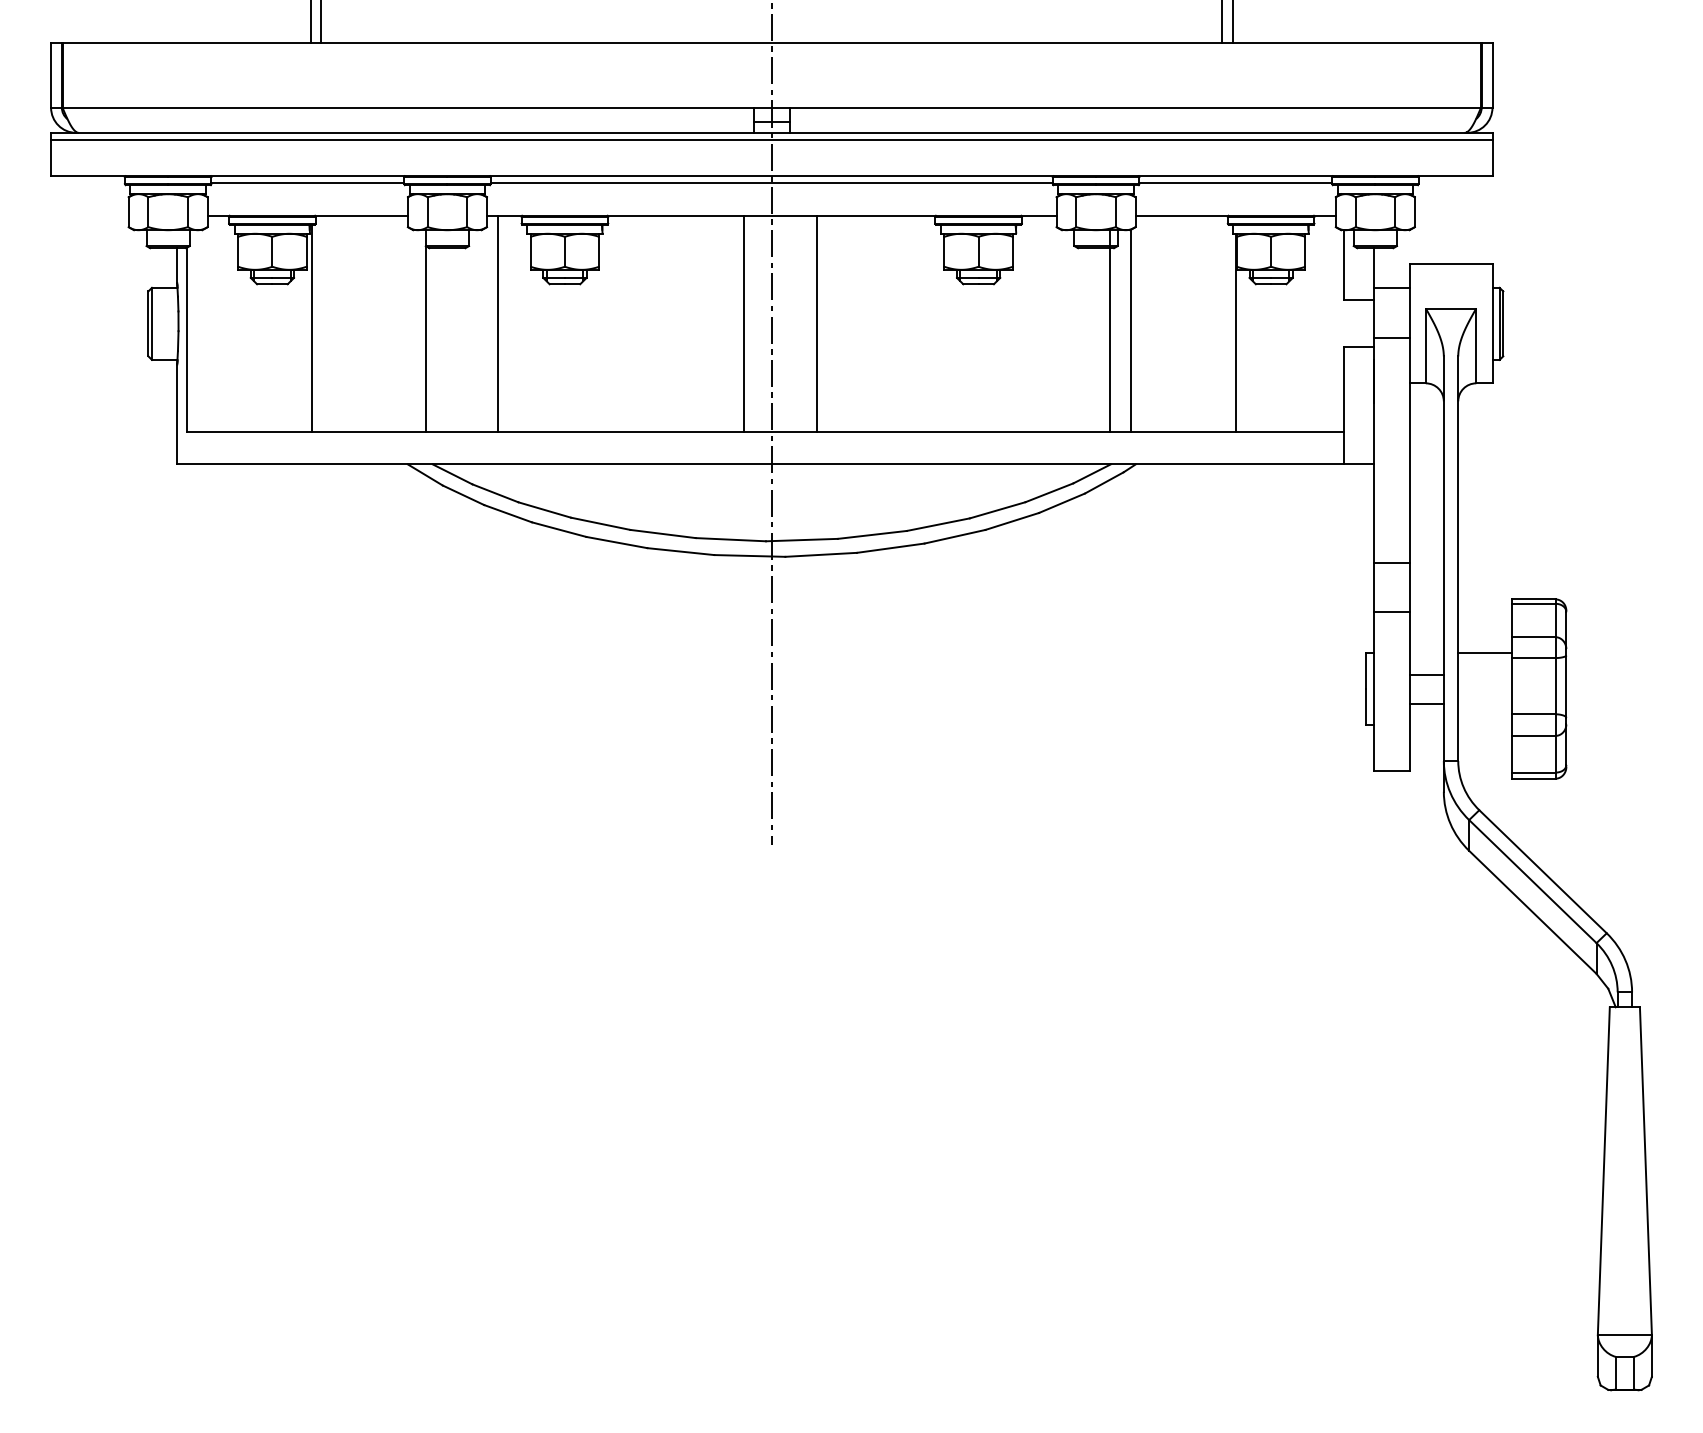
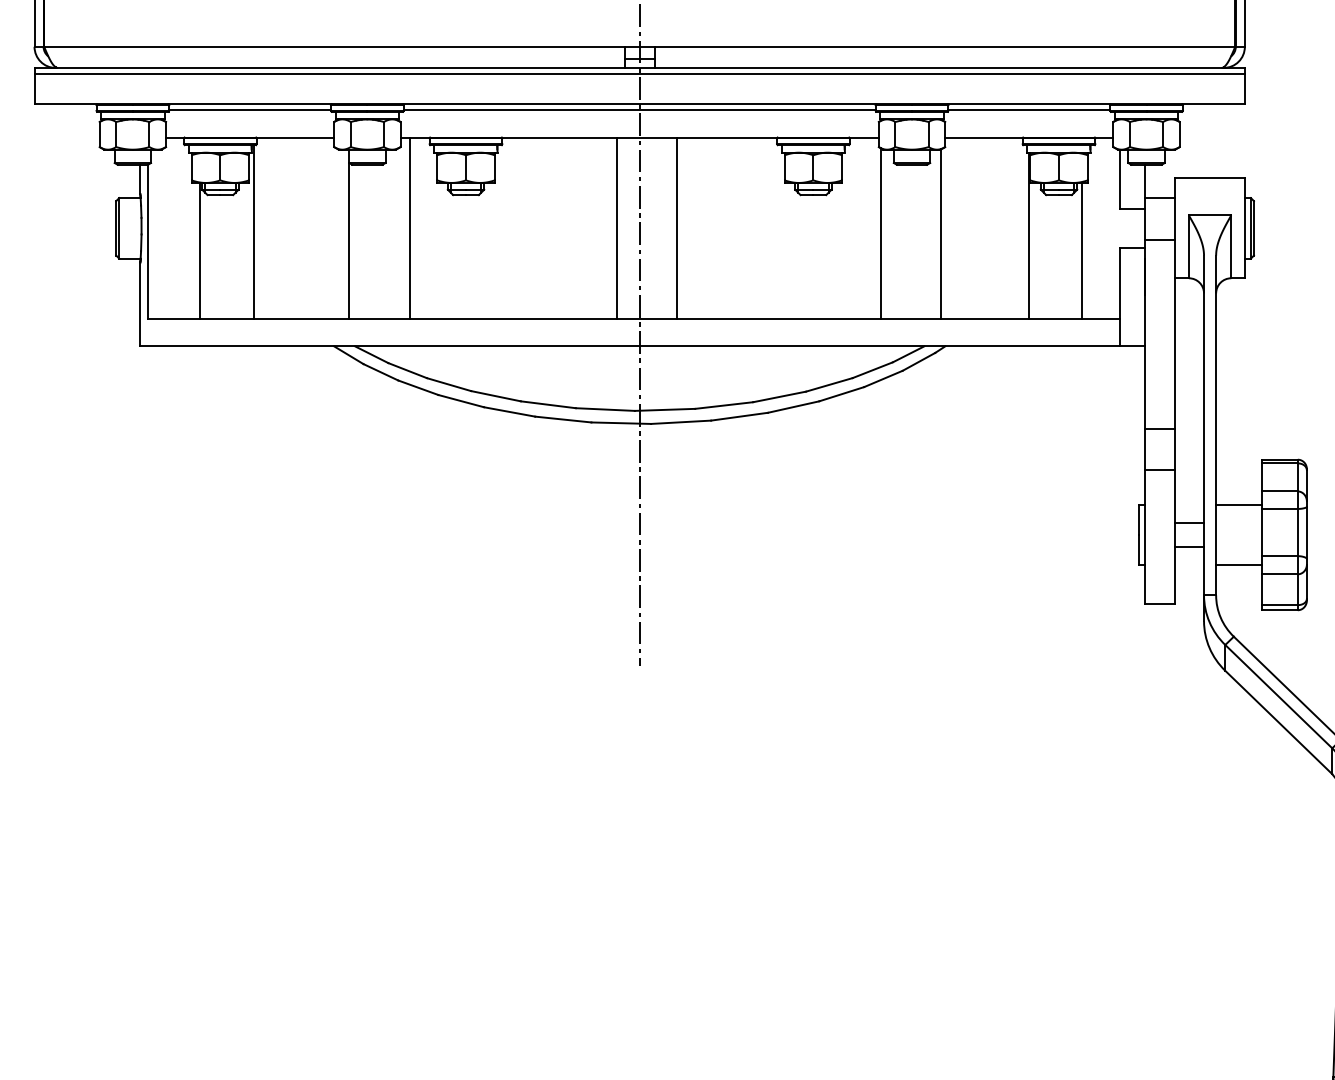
line: (1110, 330) -> (881, 233), moved
line: (248, 350) -> (200, 250), added
line: (1298, 350) -> (1081, 250), added
line: (1485, 725) -> (1239, 565), added

